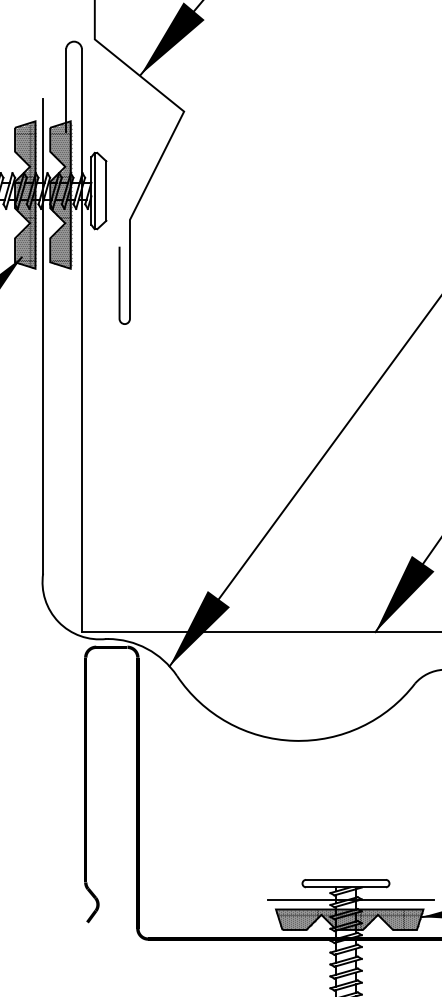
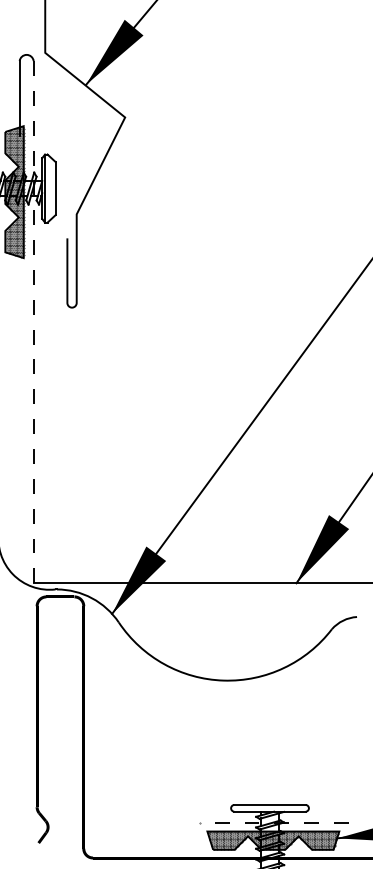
line: (81, 340) -> (33, 322), solid -> dashed
line: (350, 899) -> (274, 822), solid -> dashed

